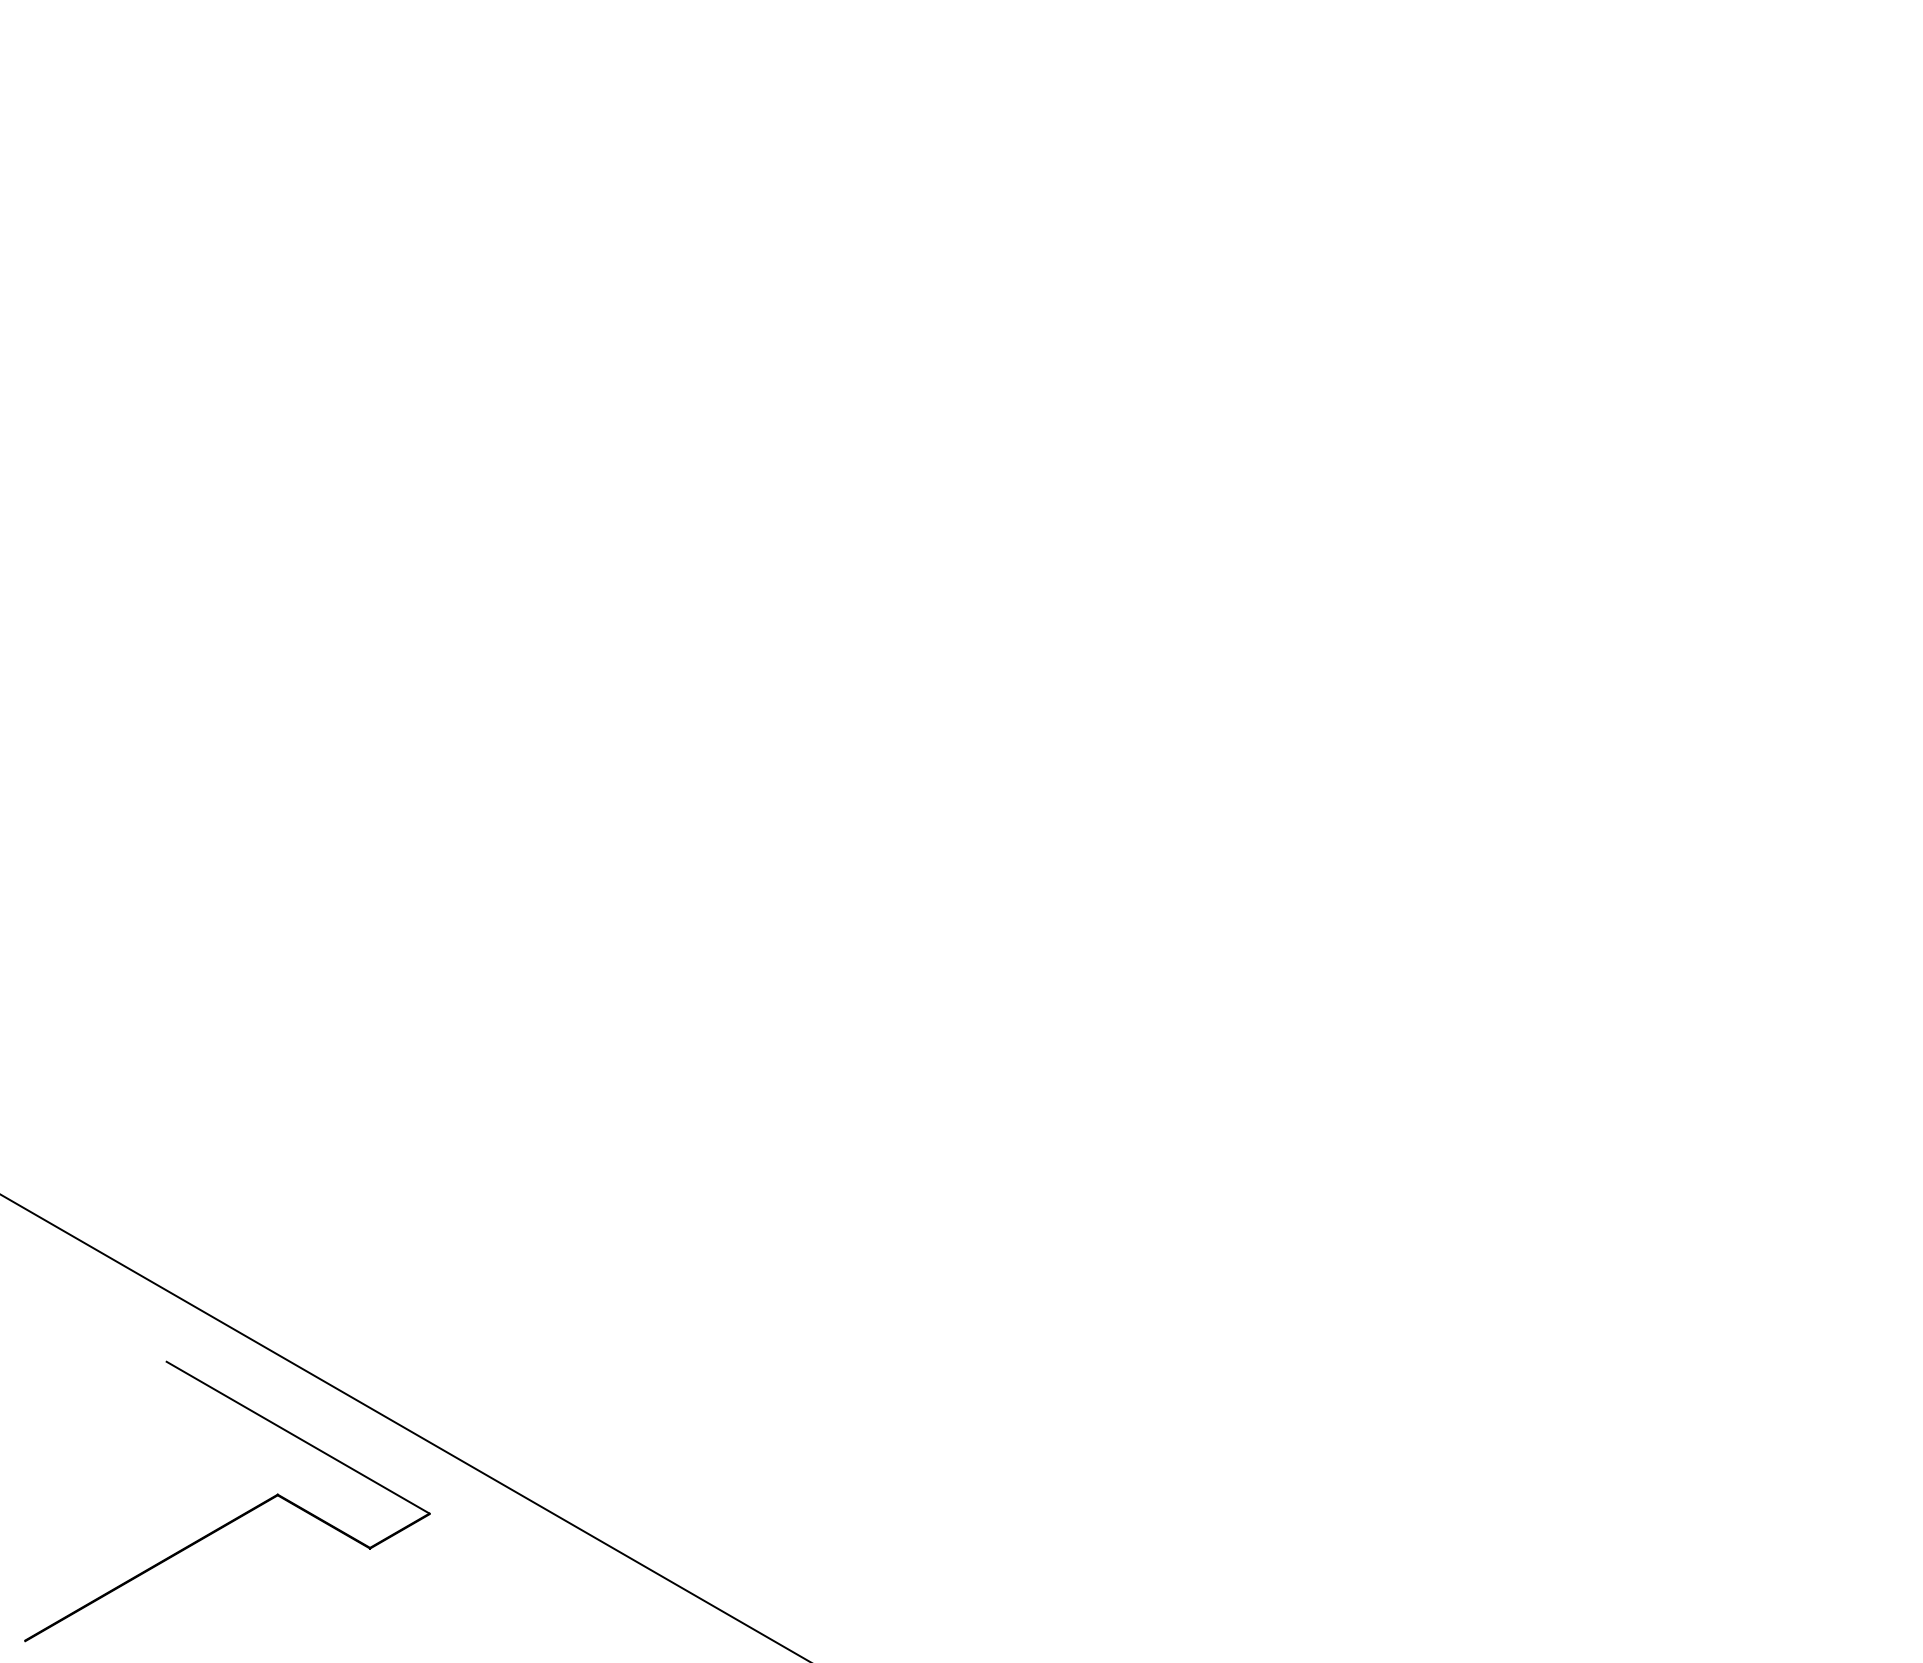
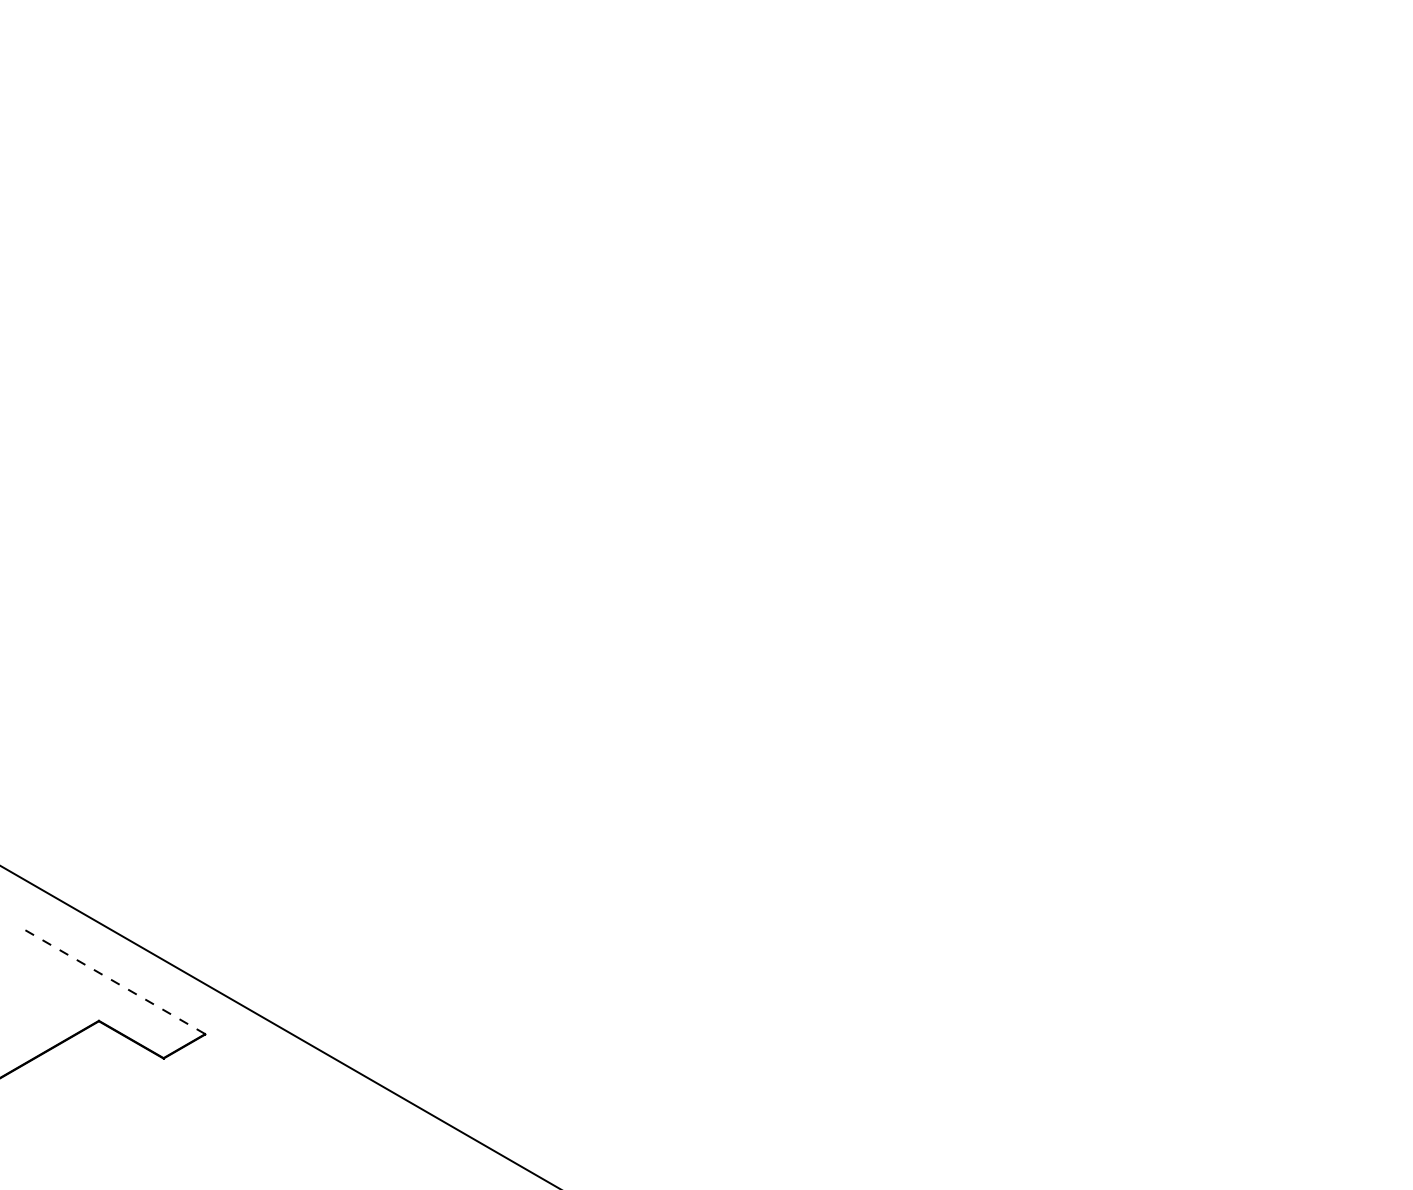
line: (297, 1437) -> (112, 980), solid -> dashed

